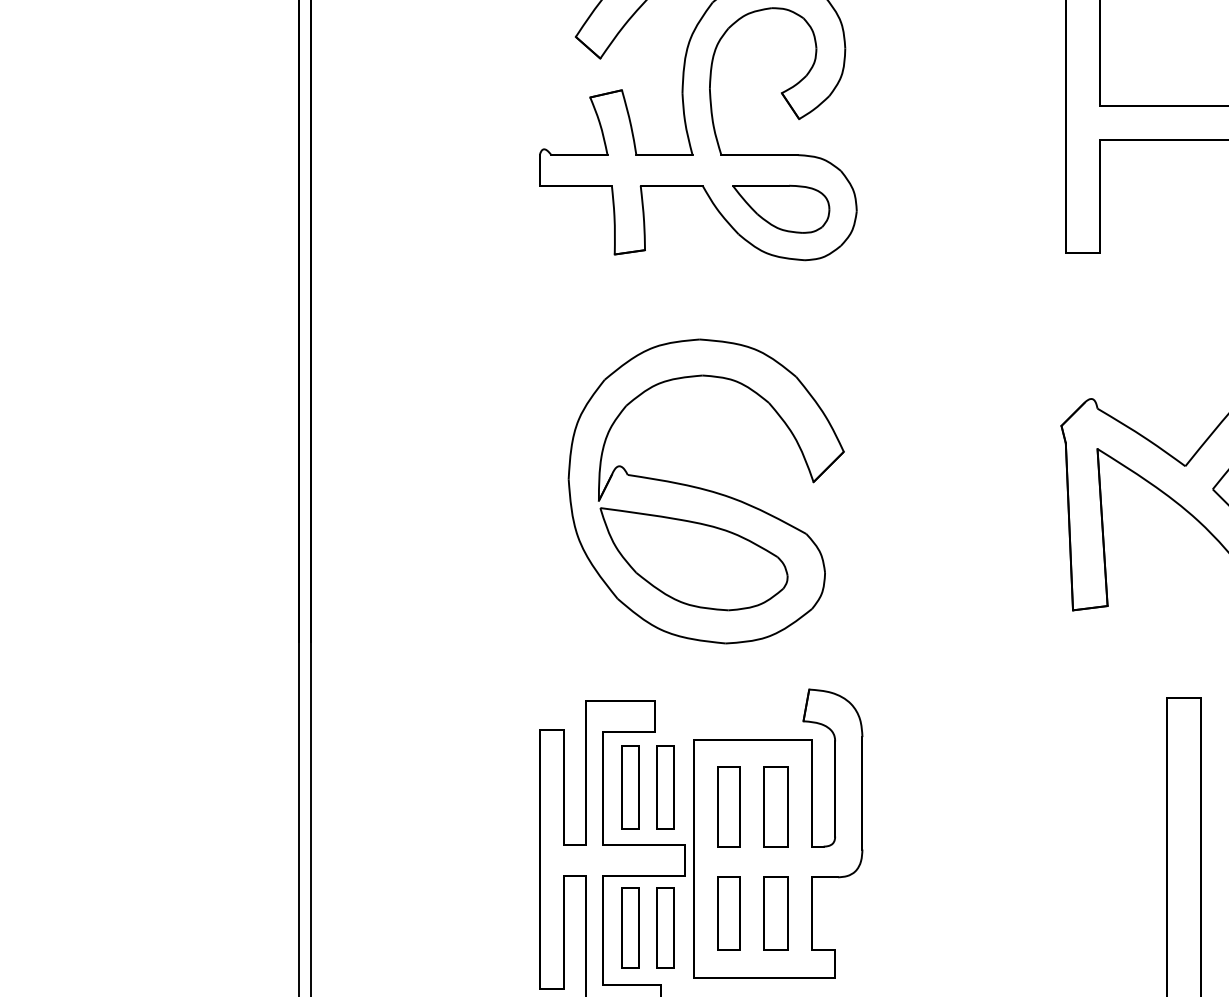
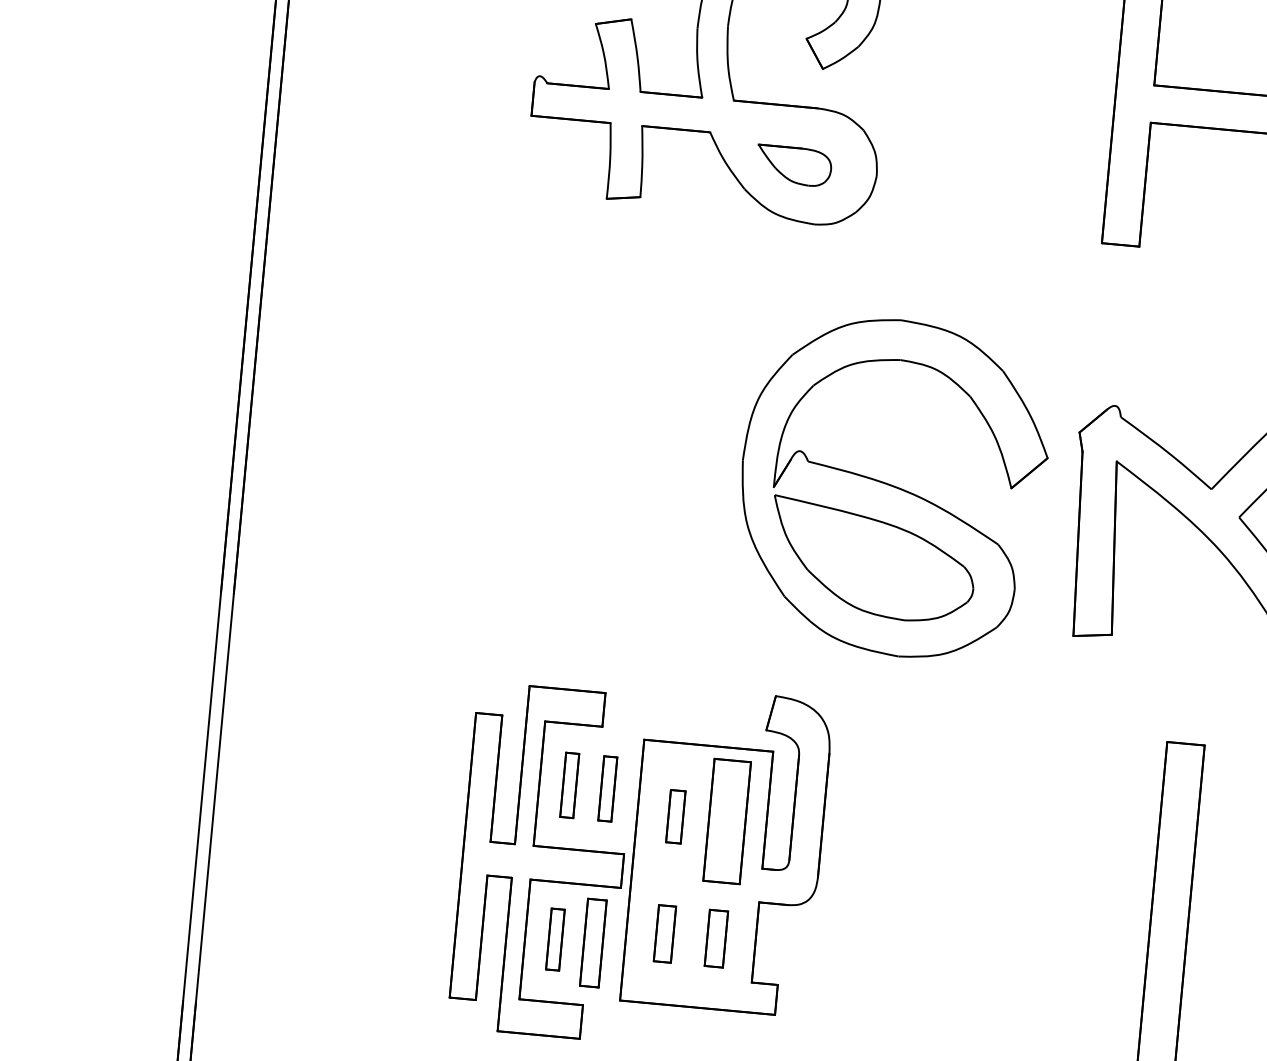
part: (781, 208) -> (794, 165), size x0.7
part: (705, 491) -> (891, 487), moved
part: (630, 787) -> (569, 785), size x0.7
part: (665, 787) -> (608, 788), size x0.7
part: (728, 806) -> (675, 816), size x0.6
part: (775, 806) -> (726, 821), size x1.4
part: (728, 913) -> (664, 933), size x0.7
part: (775, 913) -> (716, 938), size x0.7
part: (630, 927) -> (555, 939), size x0.7

